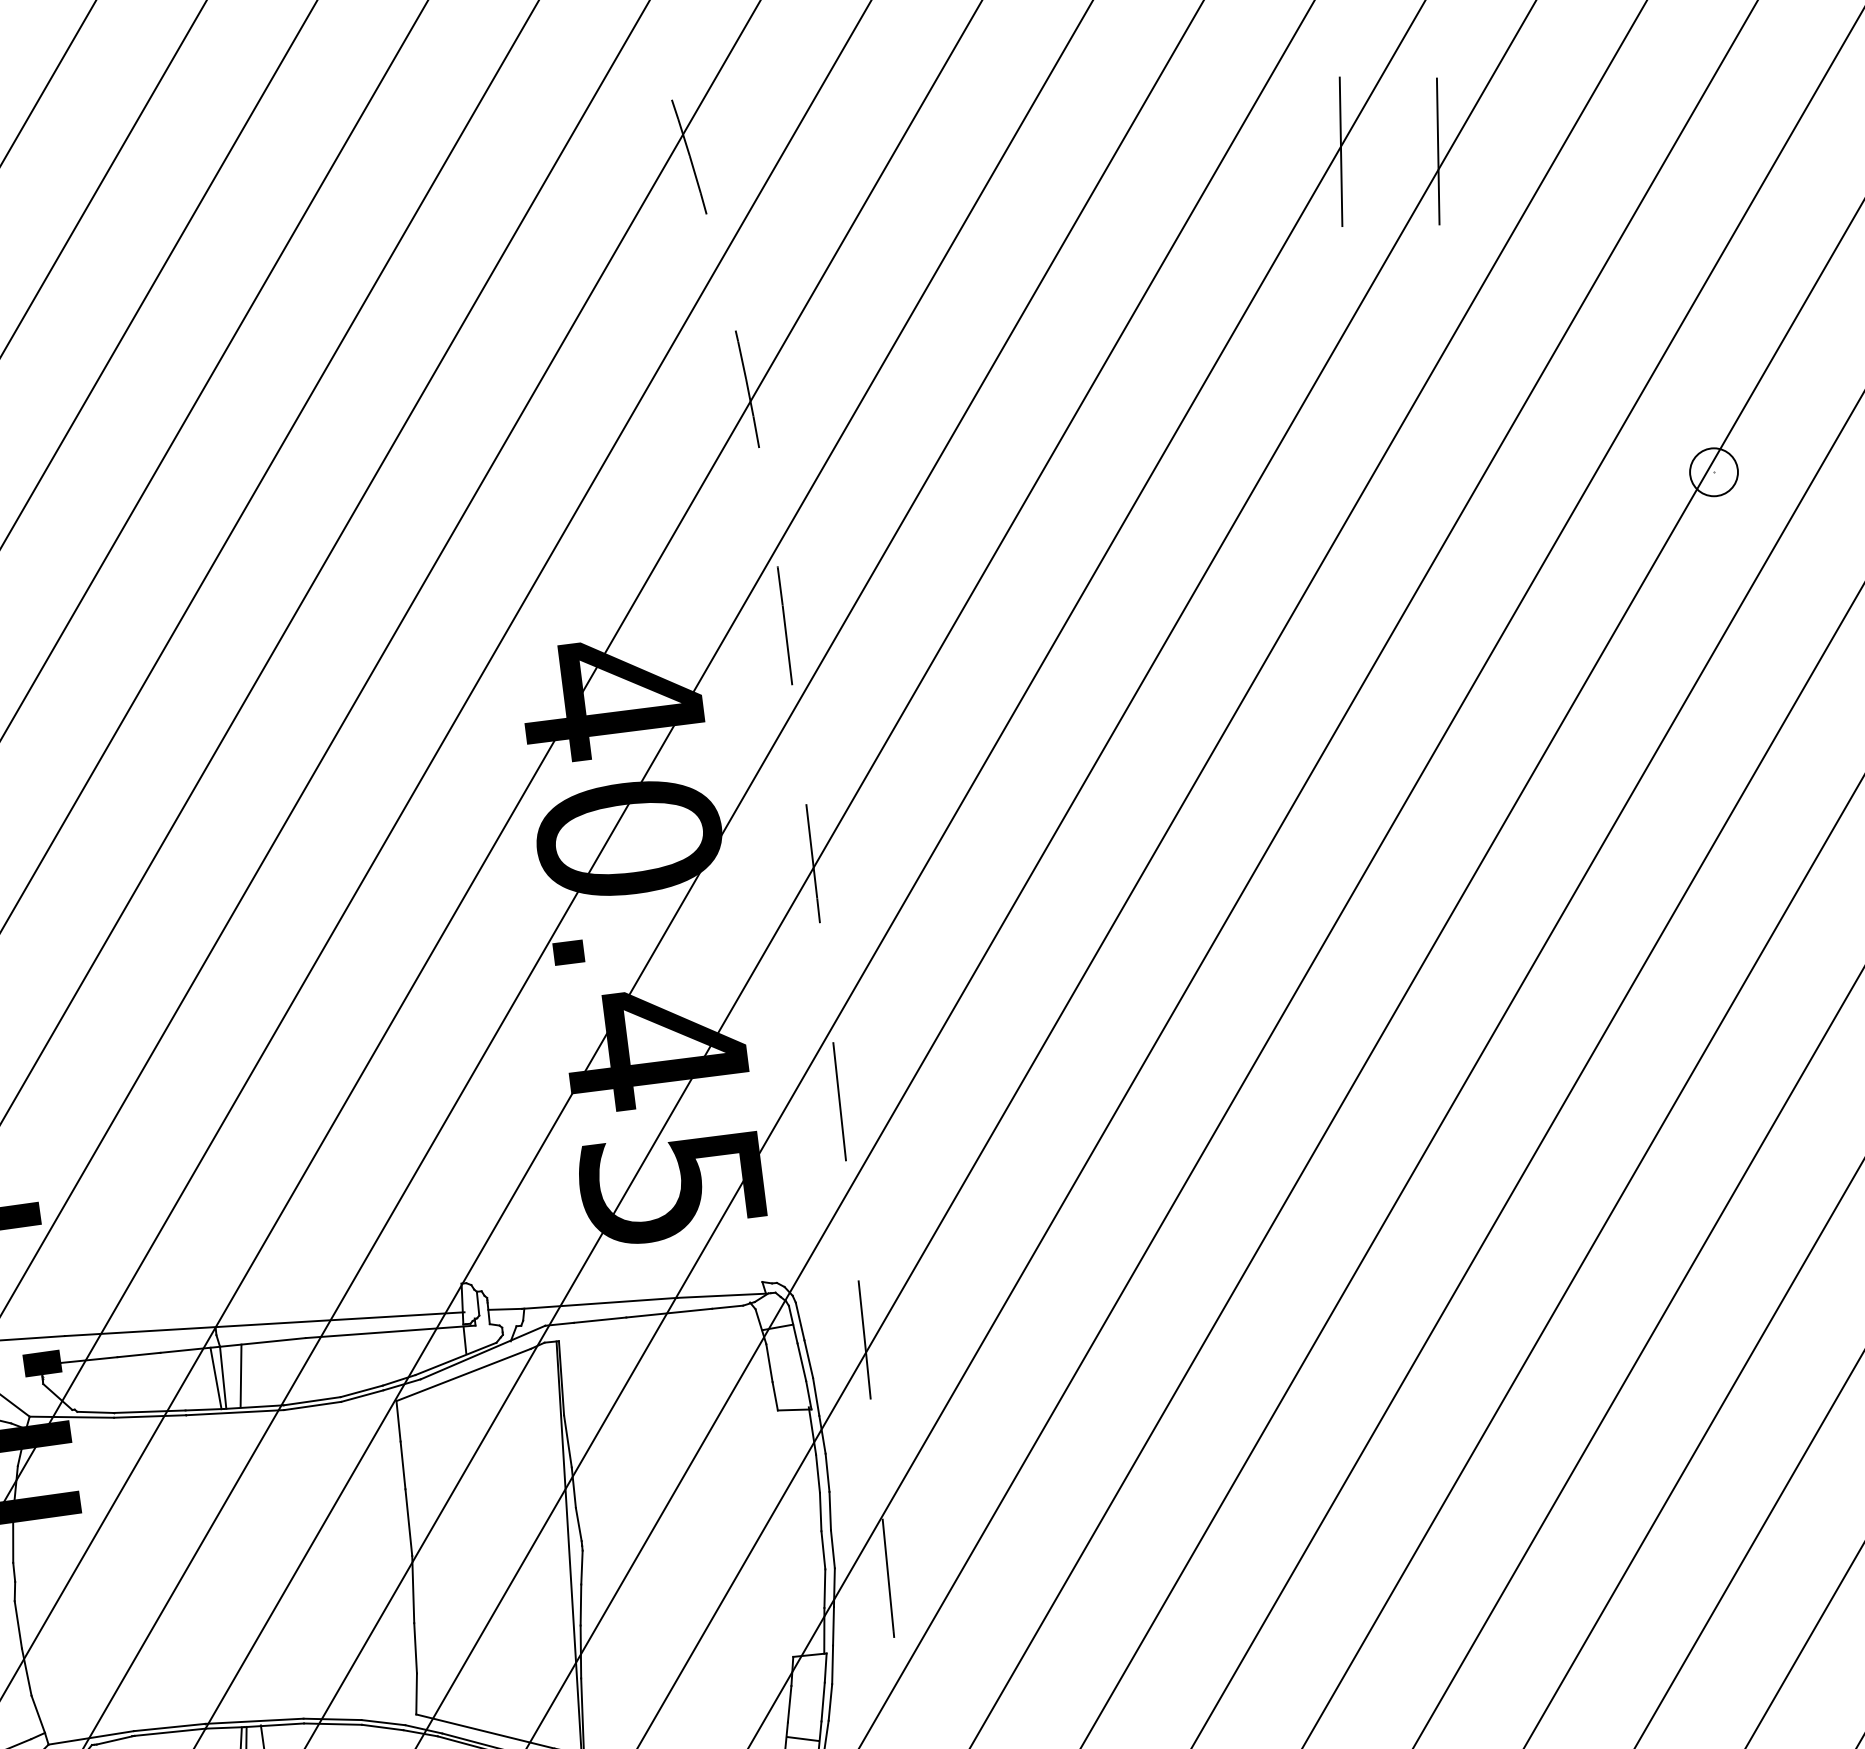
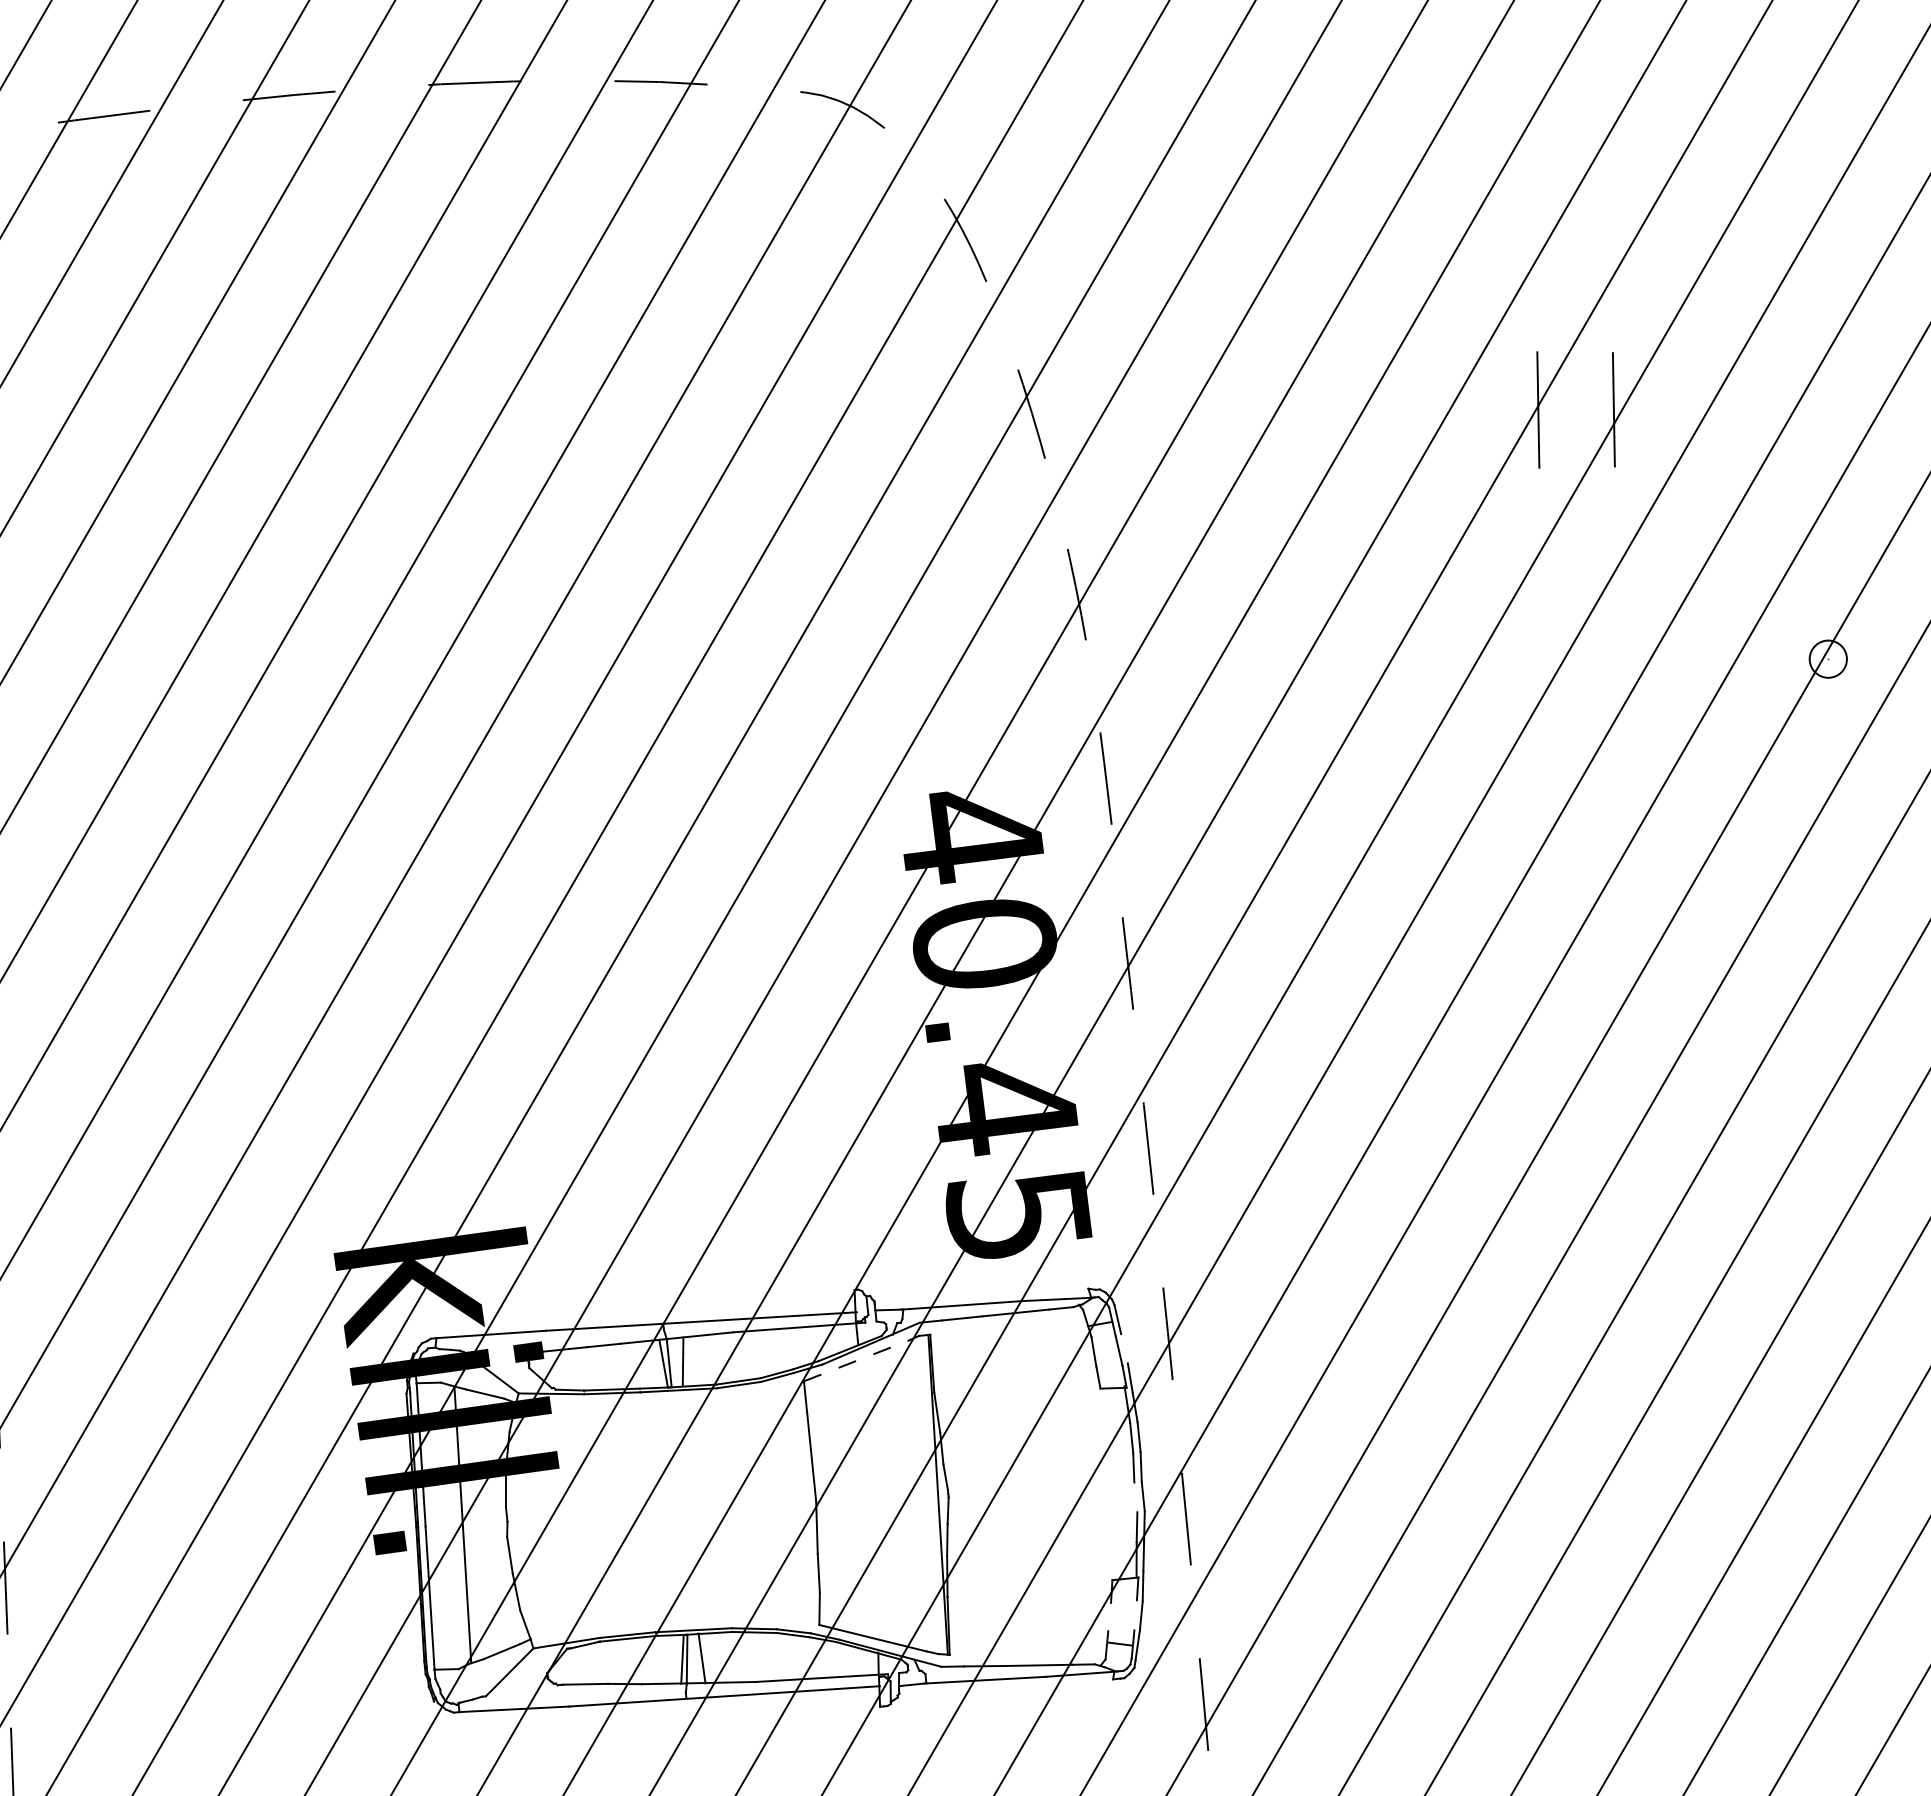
line: (808, 1358) -> (1124, 1348), removed
line: (464, 1374) -> (856, 1360), solid -> dashed
line: (822, 1550) -> (1135, 1497), removed
line: (822, 1702) -> (1135, 1615), removed
line: (789, 1703) -> (1109, 1616), removed

